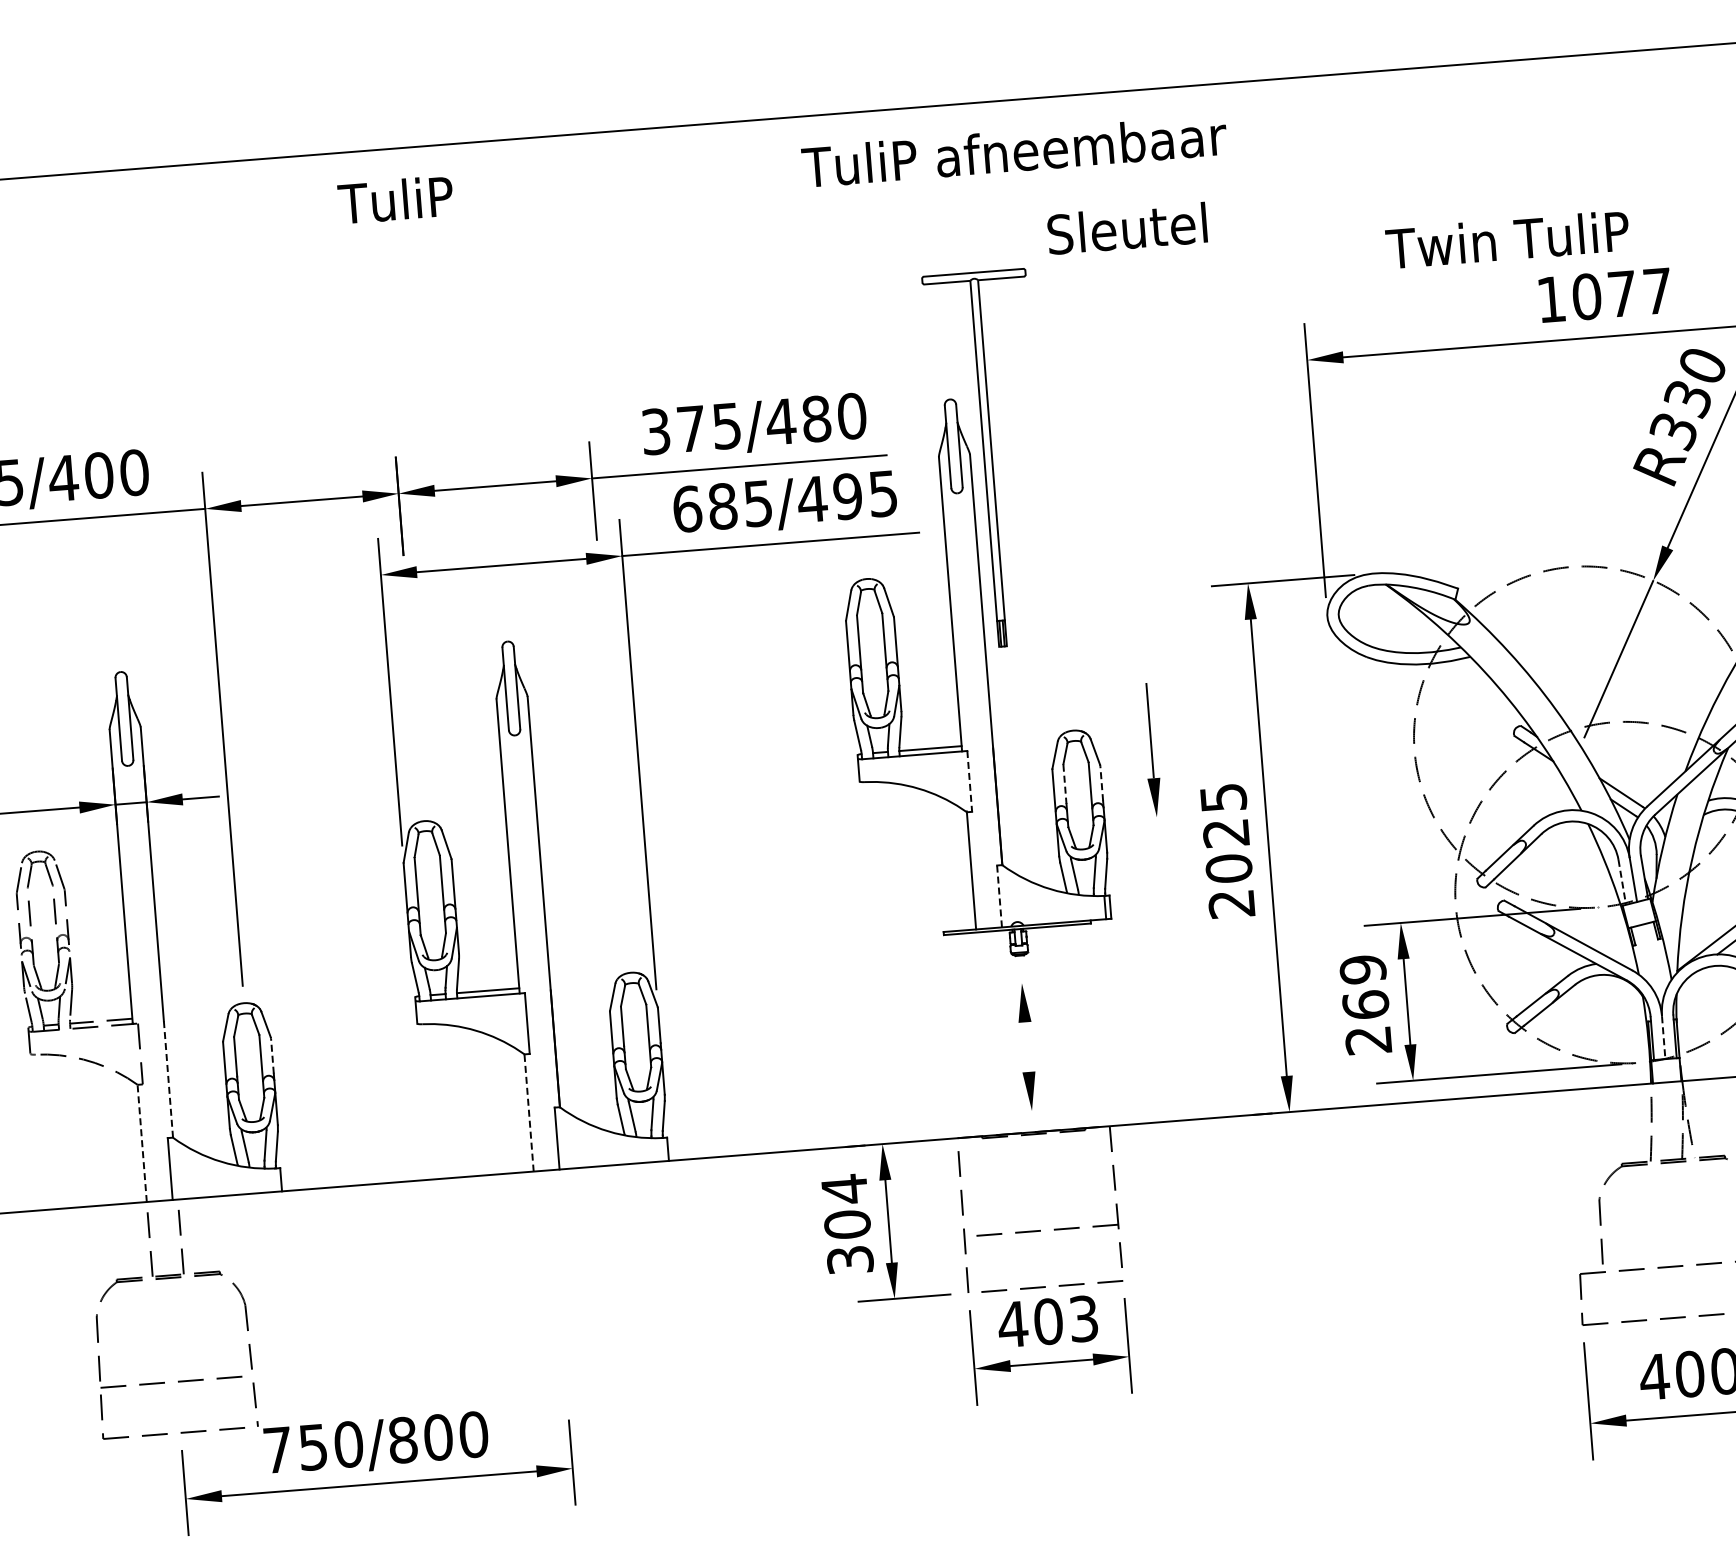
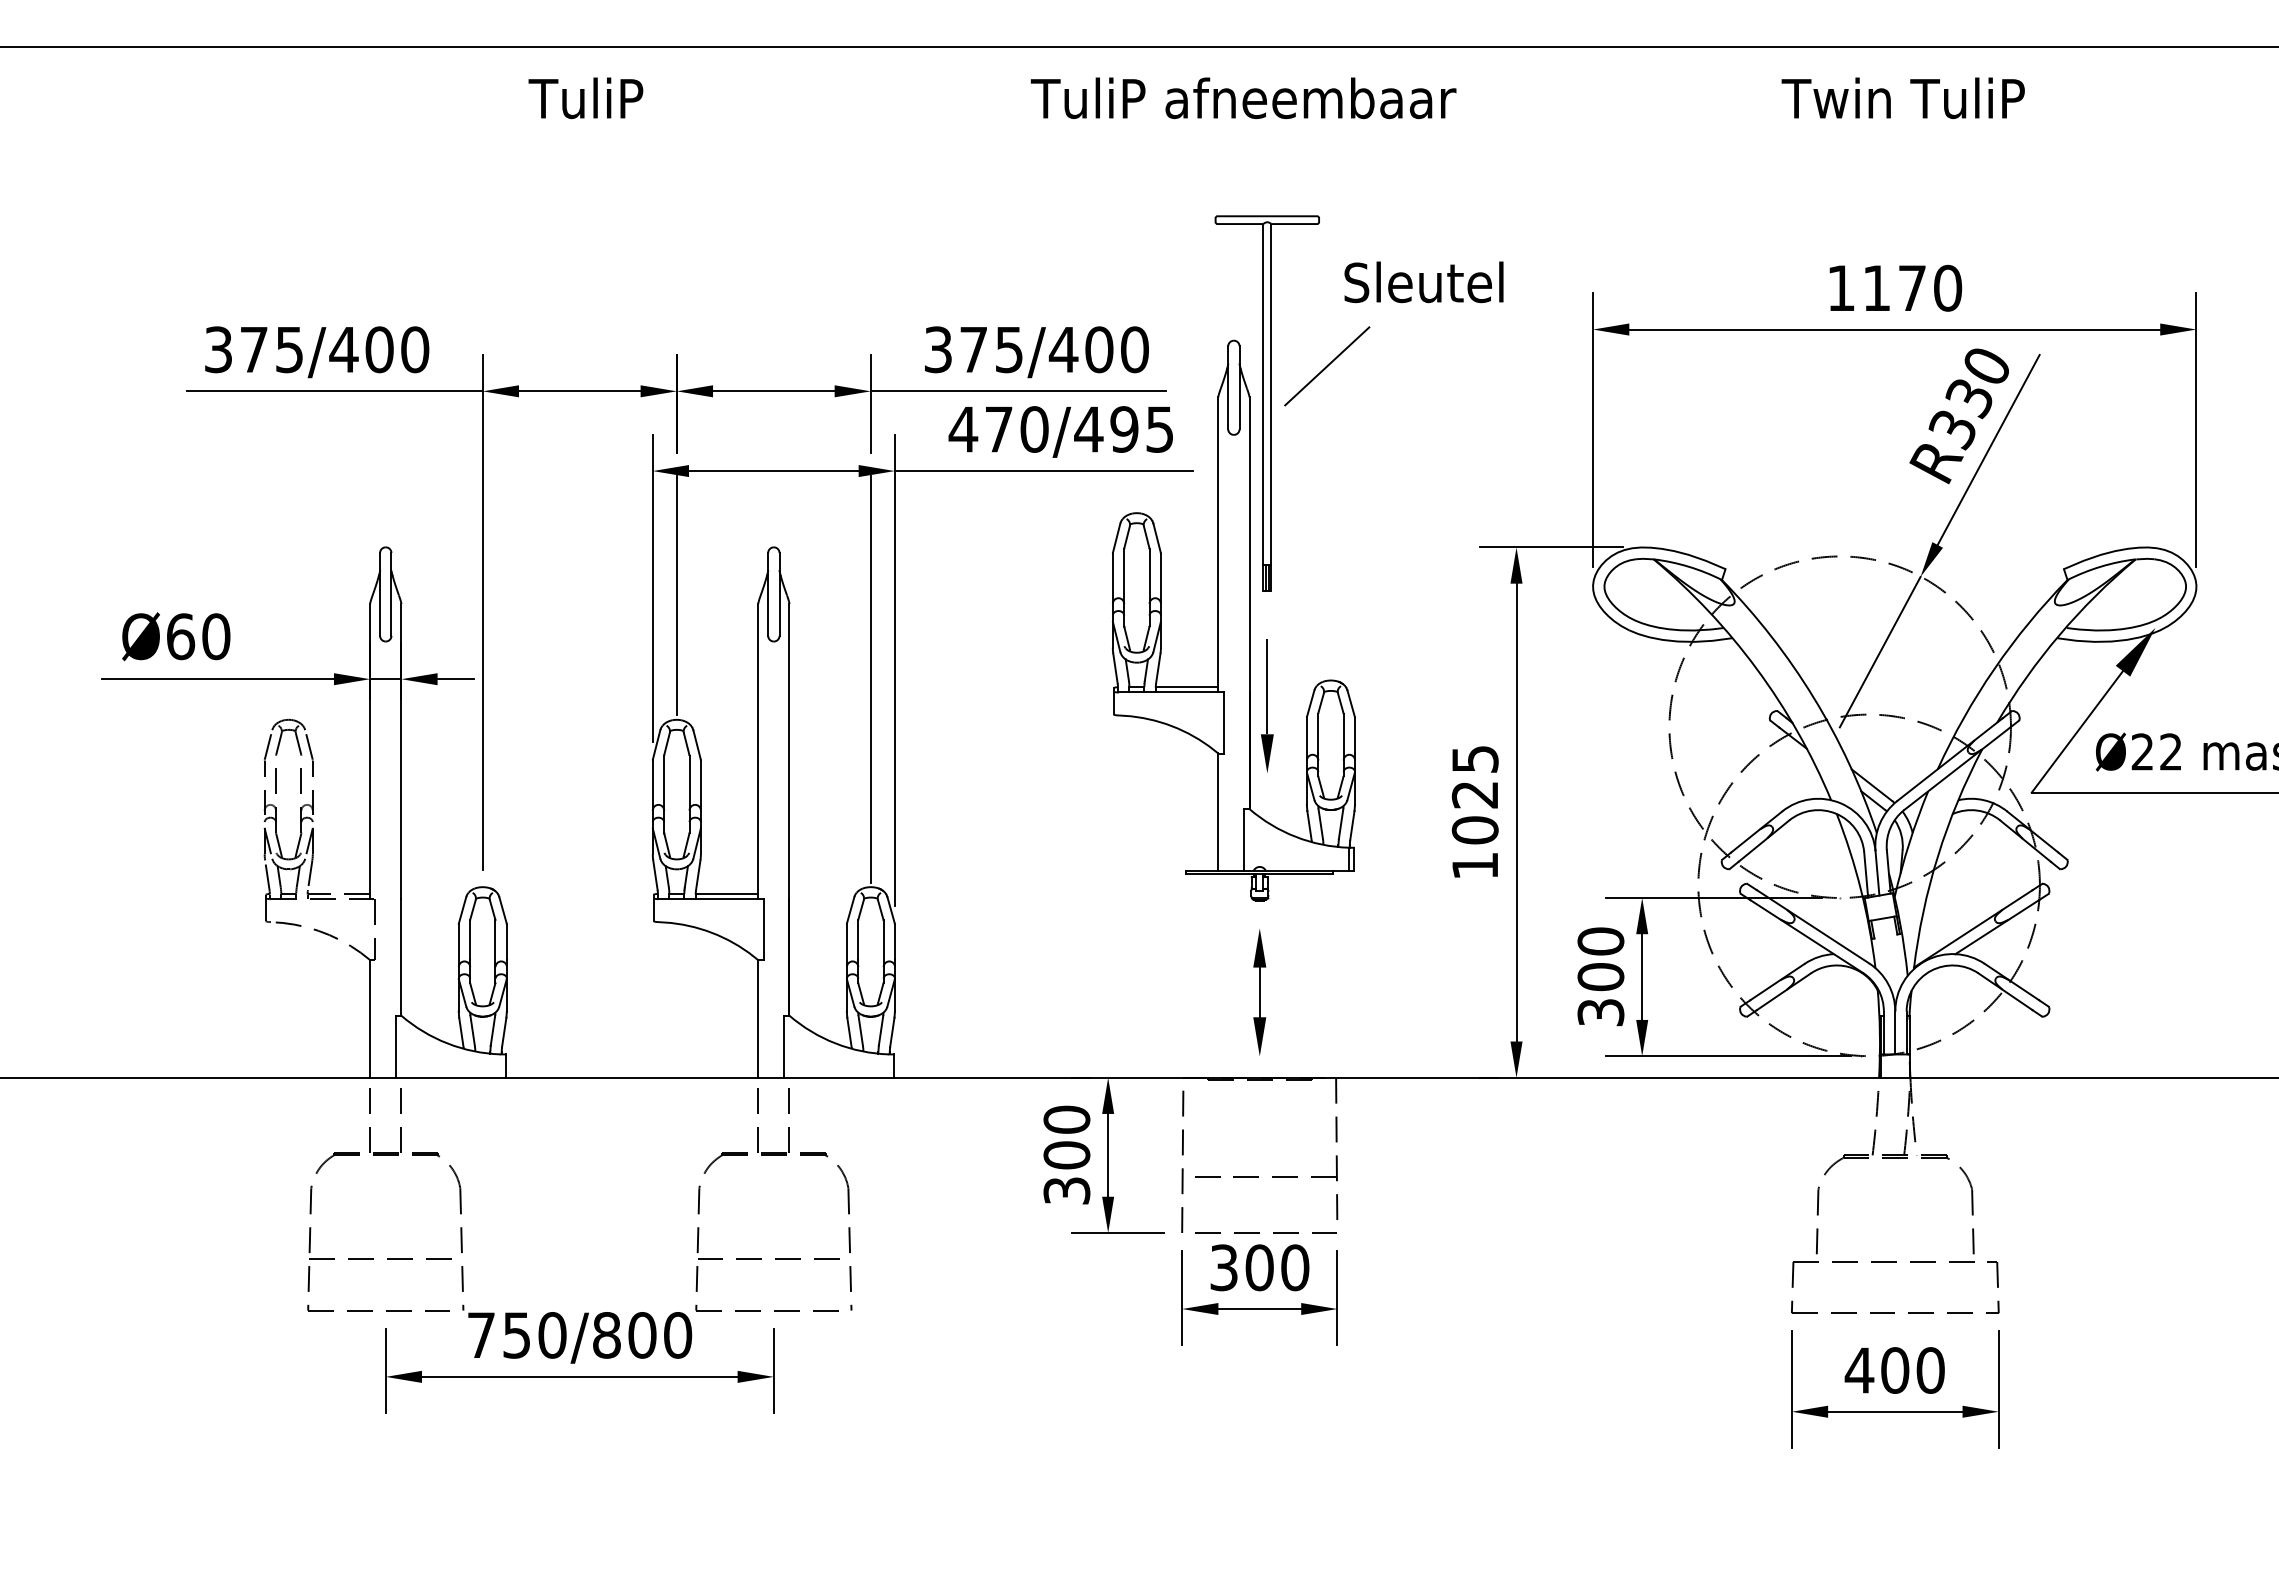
text: (1014, 151) -> (1243, 98), moved
text: (395, 200) -> (585, 98), moved
text: (1126, 228) -> (1423, 282), moved
text: (1506, 240) -> (1902, 98), moved
text: (1622, 293) -> (1912, 287), 1077 -> 1170
line: (1045, 417) -> (1327, 366), added
text: (816, 418) -> (1099, 349), 375/480 -> 375/400
text: (722, 506) -> (998, 429), 685/495 -> 470/495
line: (414, 697) -> (676, 595), added
part: (1151, 749) -> (1267, 705), moved
line: (614, 764) -> (870, 678), added
line: (969, 781) -> (1223, 723), dashed -> solid
line: (1101, 783) -> (1354, 735), dashed -> solid
line: (1065, 784) -> (1318, 733), dashed -> solid
line: (1622, 881) -> (1866, 874), dashed -> solid
line: (999, 895) -> (1244, 839), dashed -> solid
text: (1231, 904) -> (1474, 866), 2025 -> 1025
text: (1365, 1004) -> (1600, 976), 269 -> 300
line: (1663, 1038) -> (1895, 1033), dashed -> solid
line: (1026, 1047) -> (1259, 992), added
line: (272, 1056) -> (506, 942), dashed -> solid
line: (168, 1079) -> (401, 957), dashed -> solid
line: (529, 1112) -> (758, 1018), dashed -> solid
line: (142, 1142) -> (370, 1018), dashed -> solid
text: (844, 1189) -> (1066, 1119), 304 -> 300
part: (554, 1247) -> (773, 1155), added
text: (1048, 1321) -> (1259, 1267), 403 -> 300

